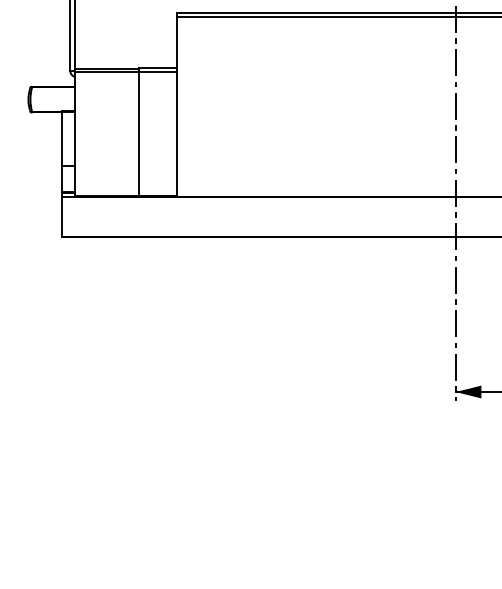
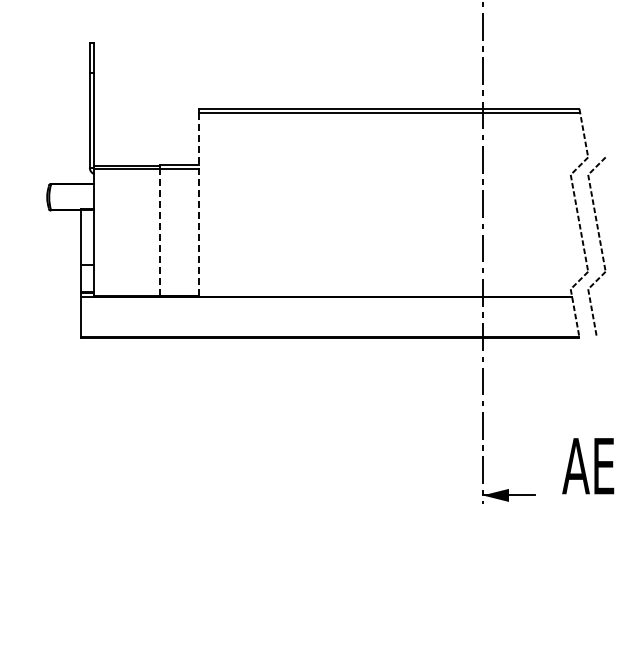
line: (176, 106) -> (198, 204), solid -> dashed
line: (138, 134) -> (159, 232), solid -> dashed

